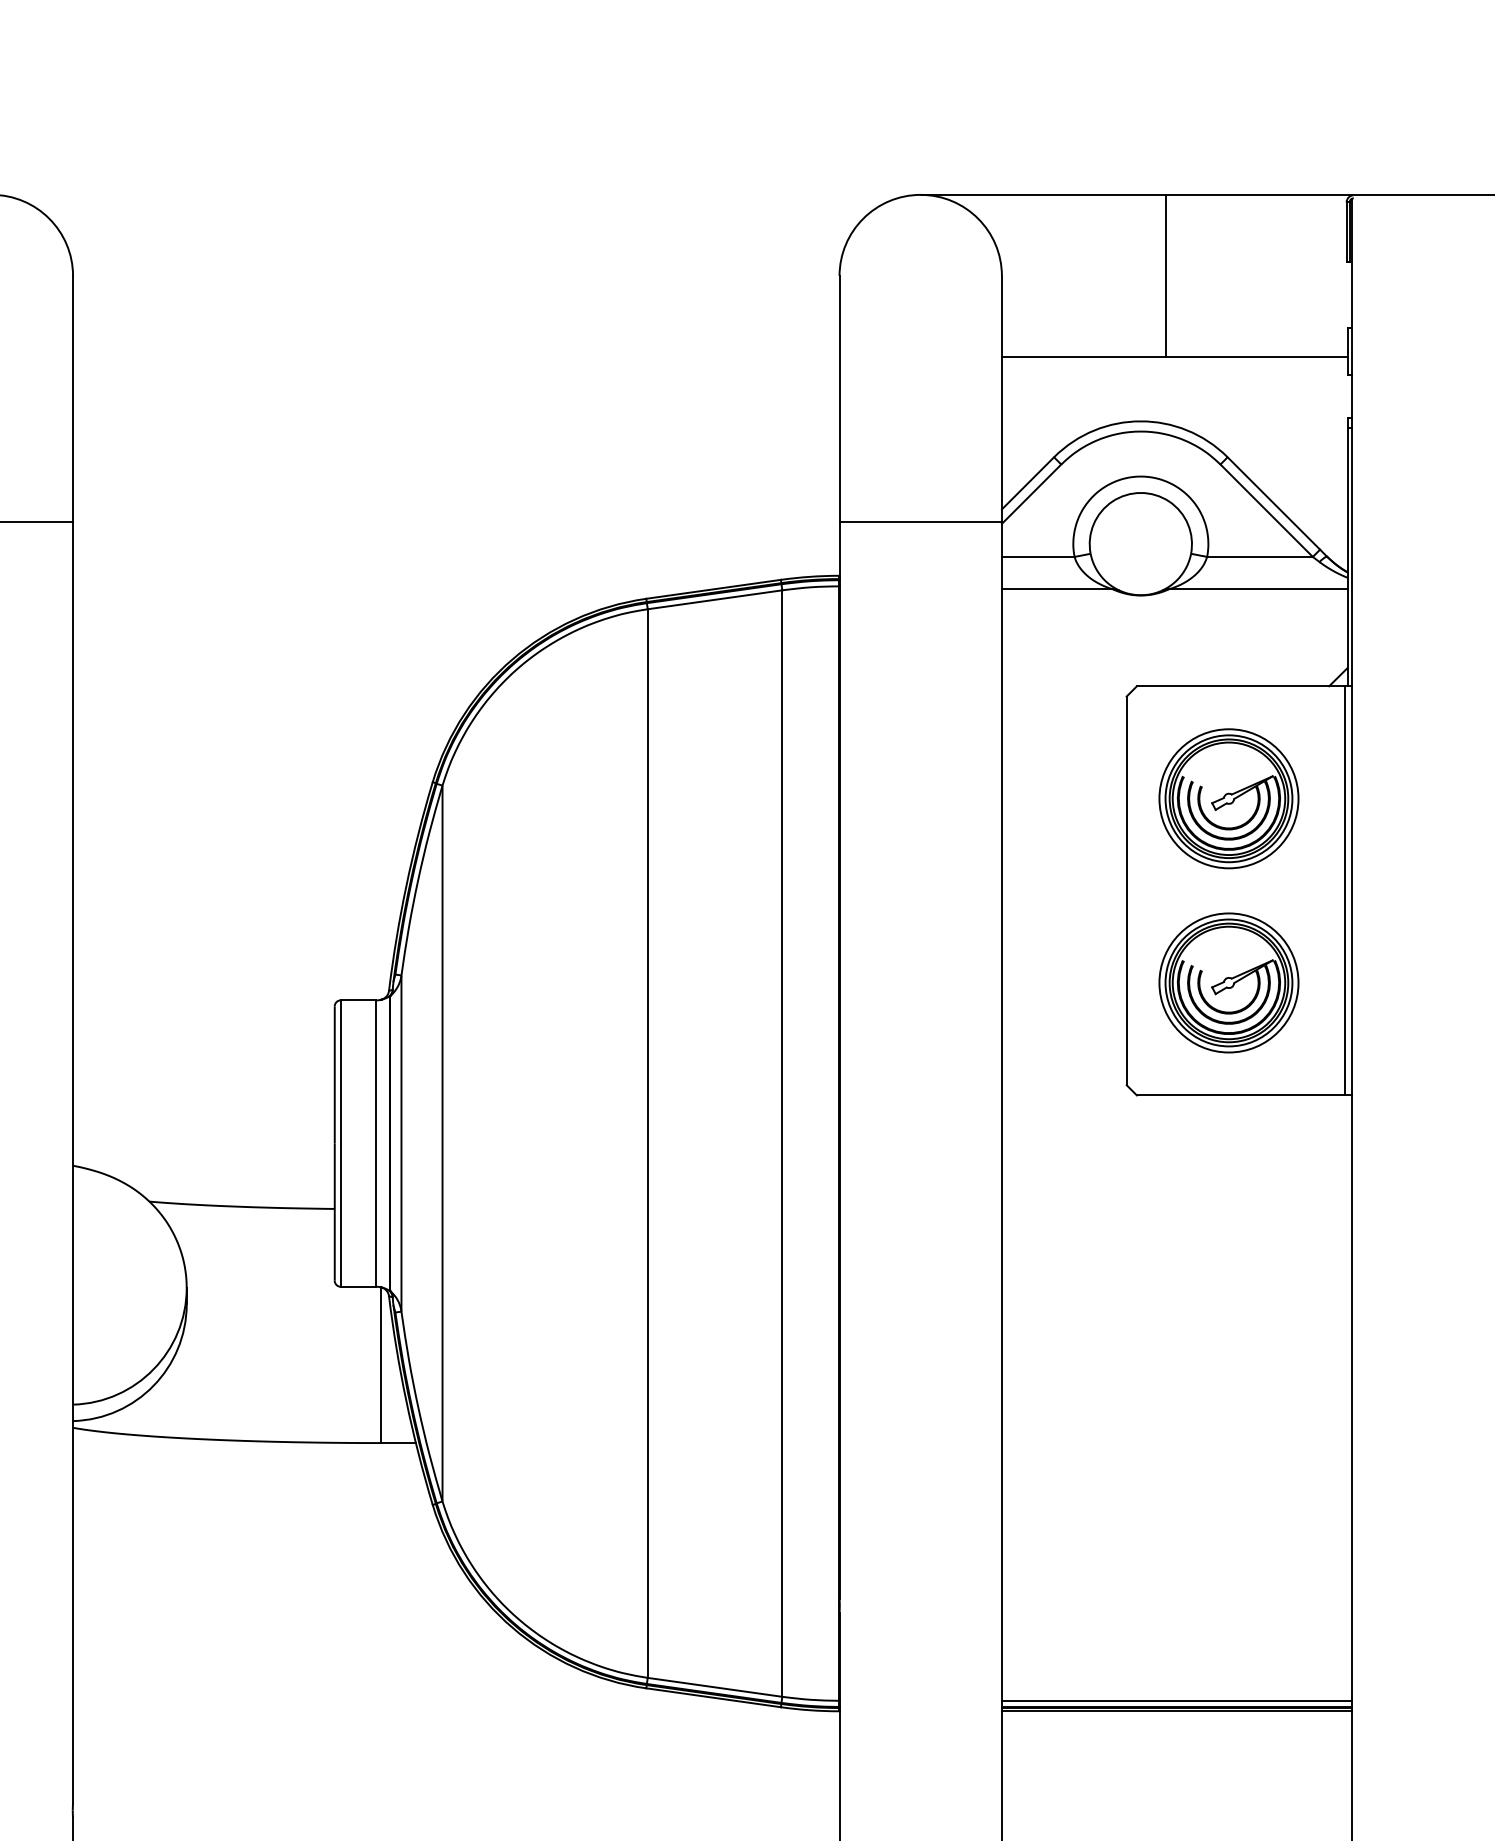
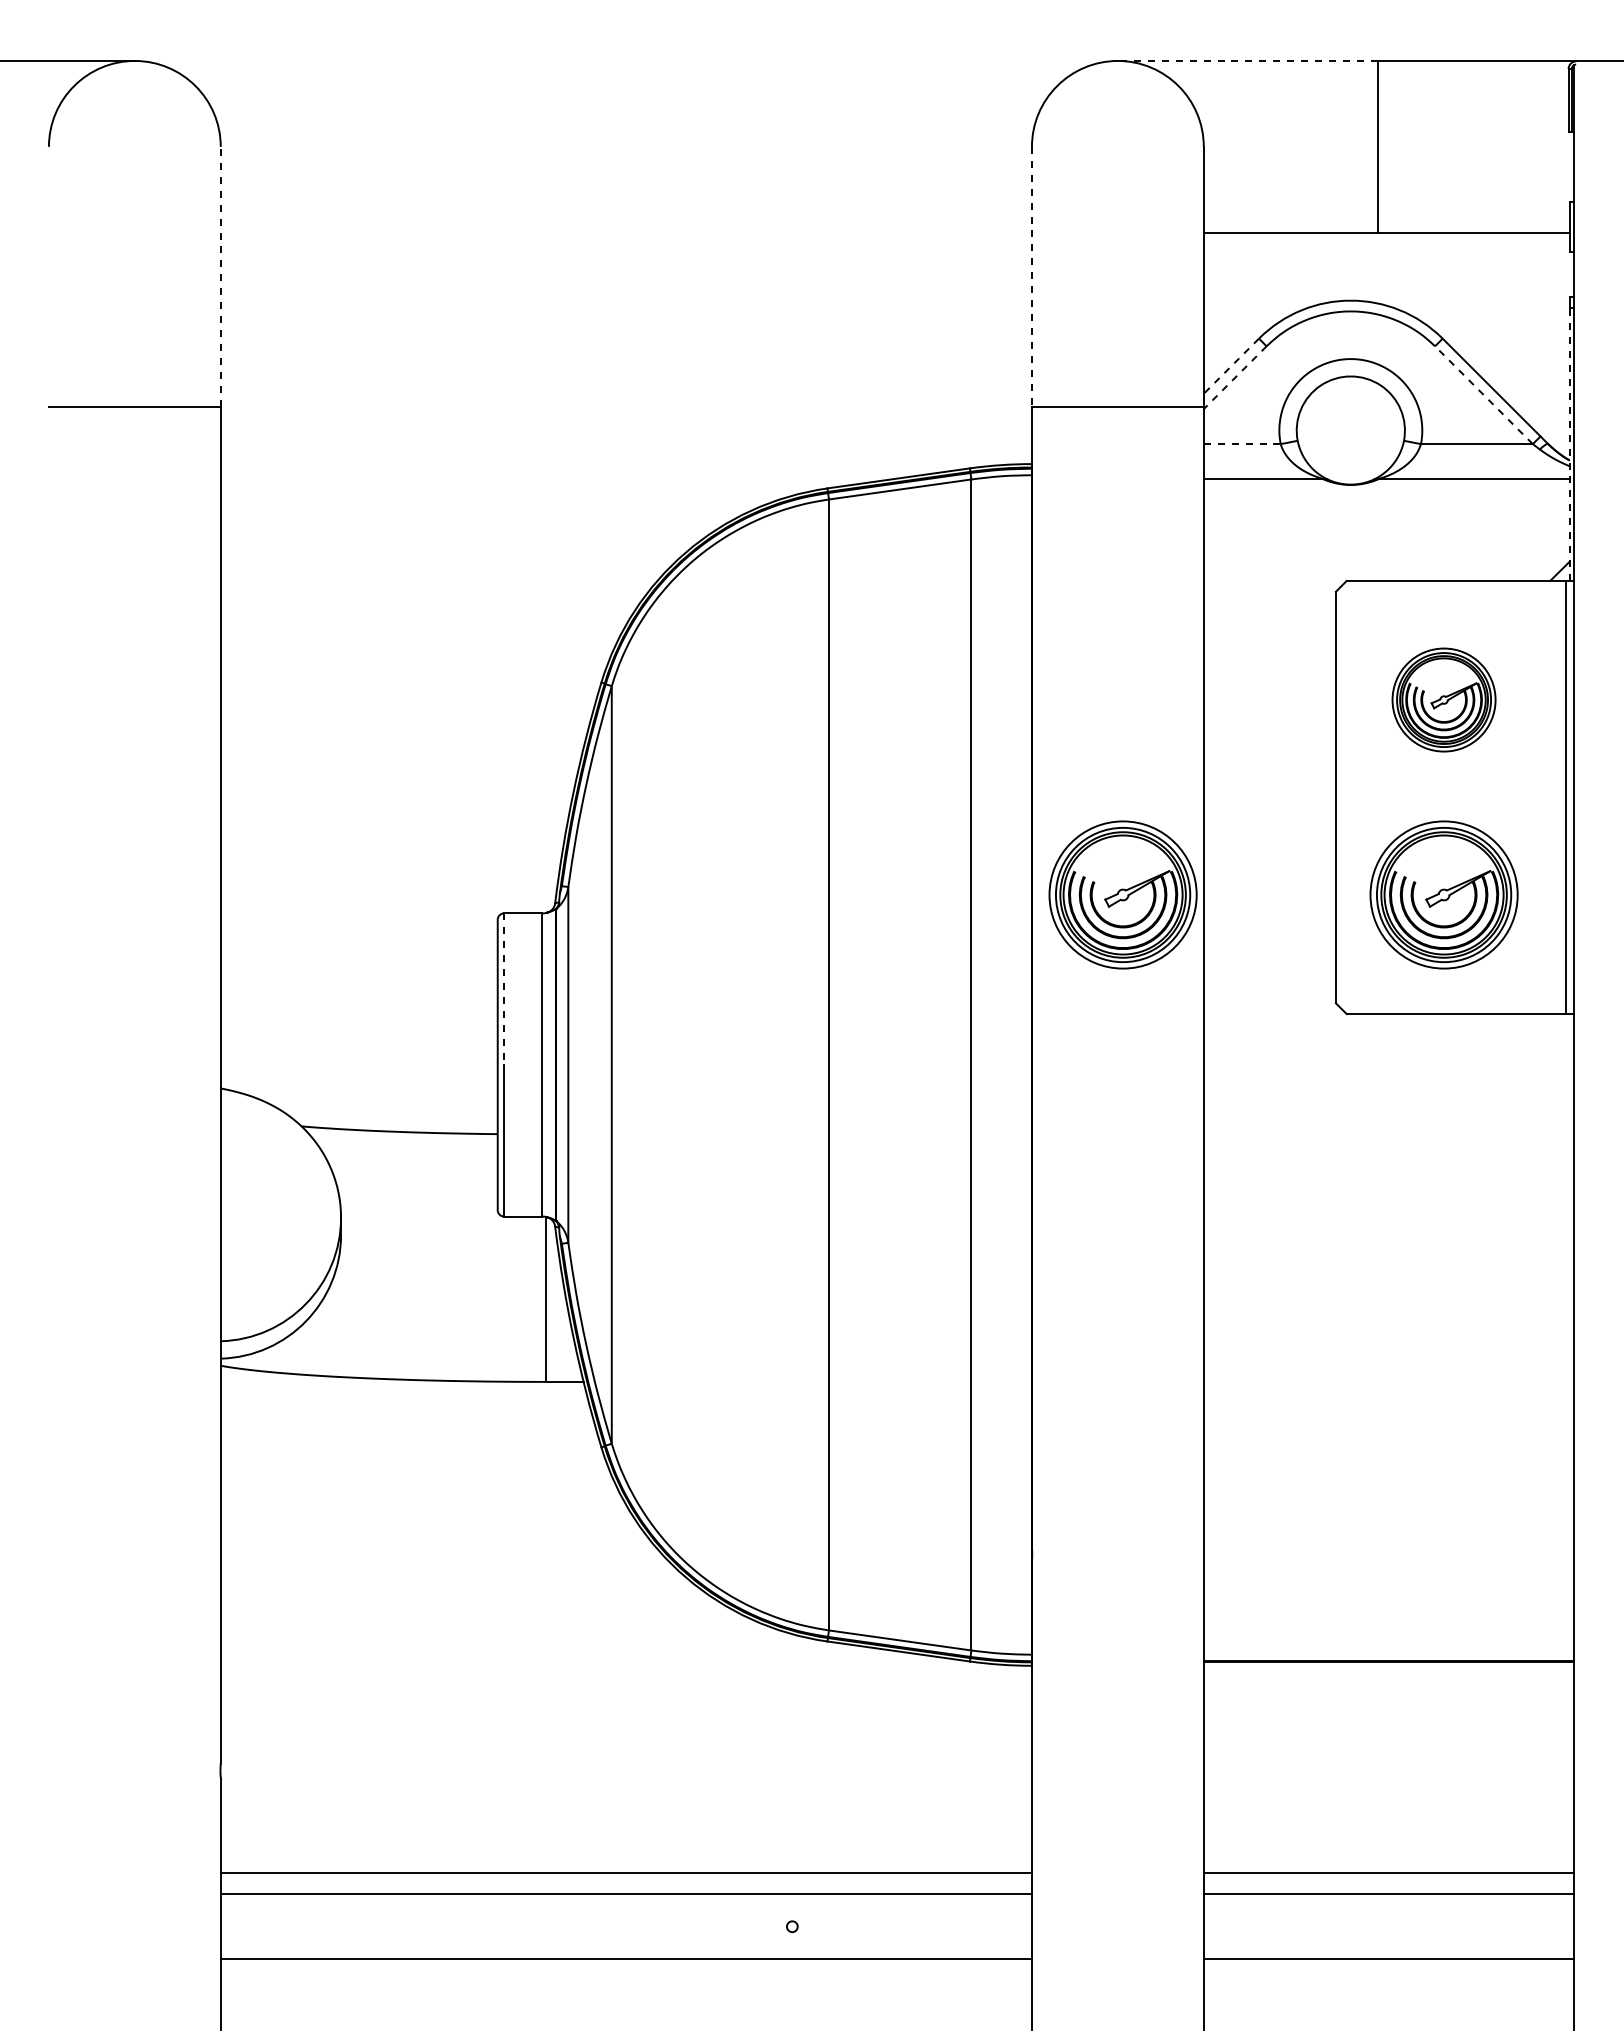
line: (1043, 194) -> (1247, 60), solid -> dashed
line: (72, 398) -> (220, 276), solid -> dashed
line: (839, 398) -> (1031, 276), solid -> dashed
line: (1028, 483) -> (1231, 366), solid -> dashed
line: (1030, 494) -> (1234, 378), solid -> dashed
line: (1266, 510) -> (1483, 394), solid -> dashed
line: (1038, 557) -> (1242, 444), solid -> dashed
line: (1347, 557) -> (1569, 444), solid -> dashed
part: (1228, 798) -> (1443, 699), size x0.7
part: (925, 982) -> (1122, 894), added
line: (341, 1072) -> (504, 989), solid -> dashed
line: (1176, 1700) -> (1388, 1654), removed
line: (1176, 1711) -> (1388, 1665), removed

